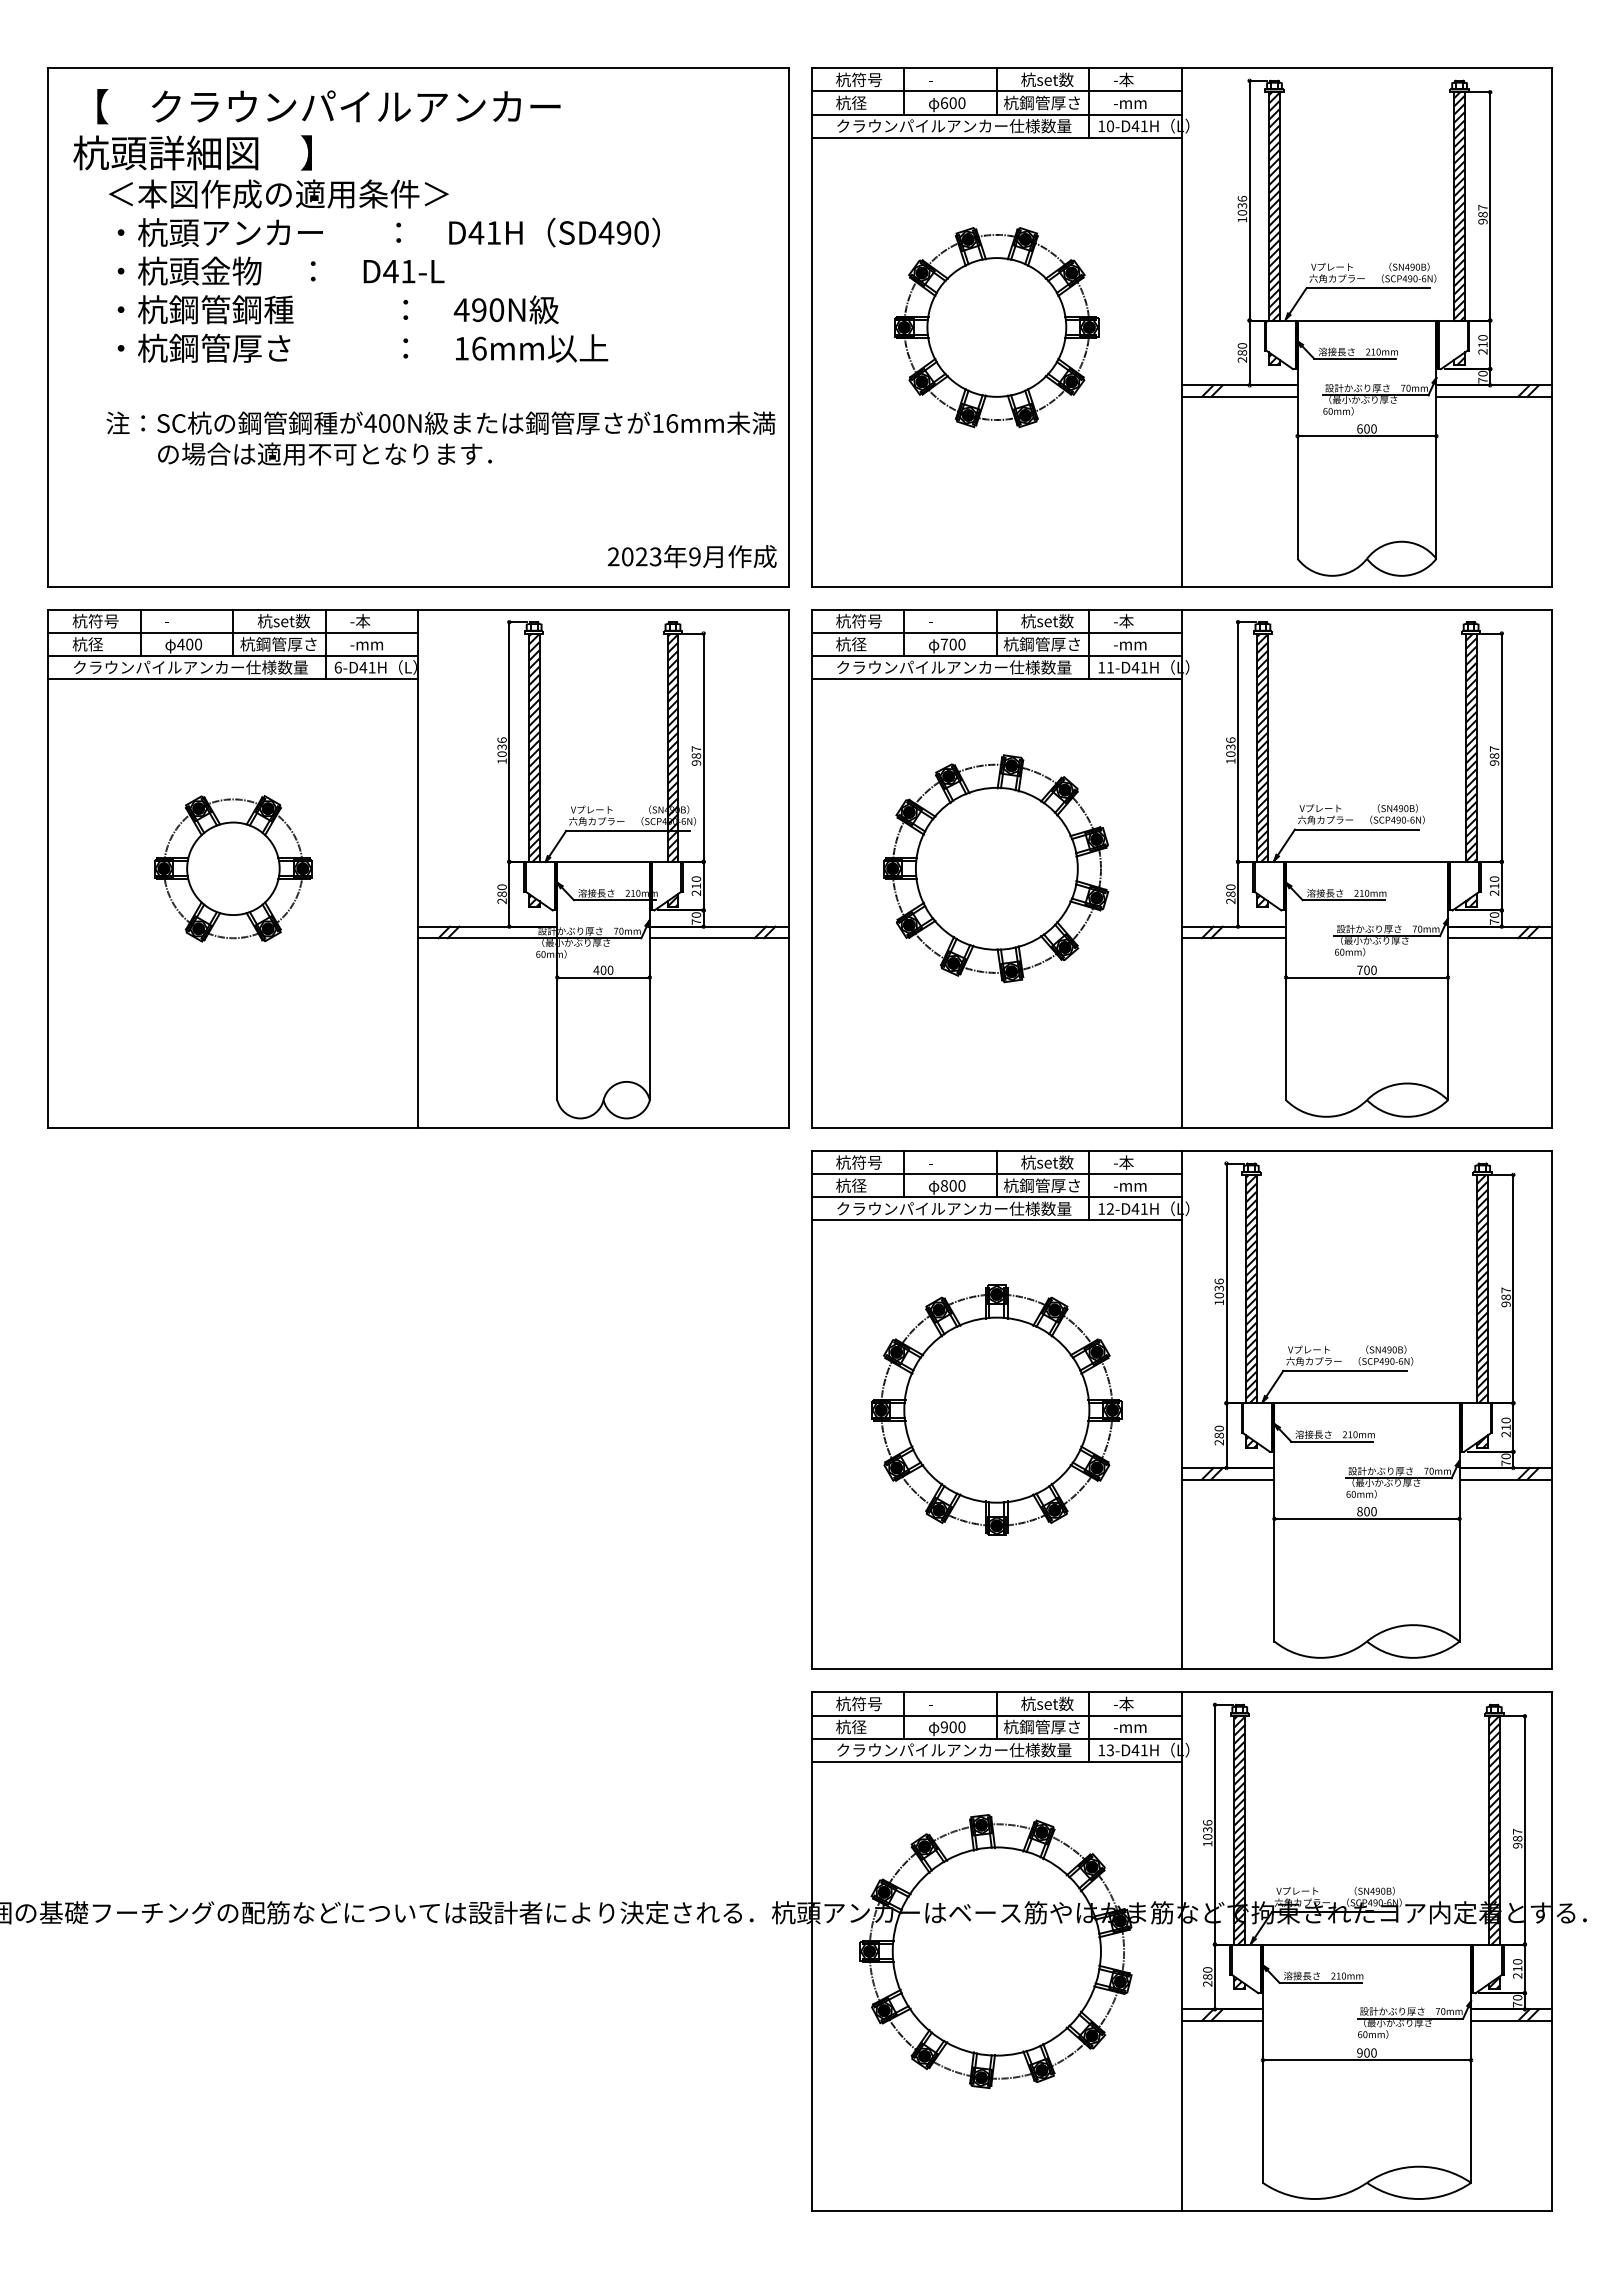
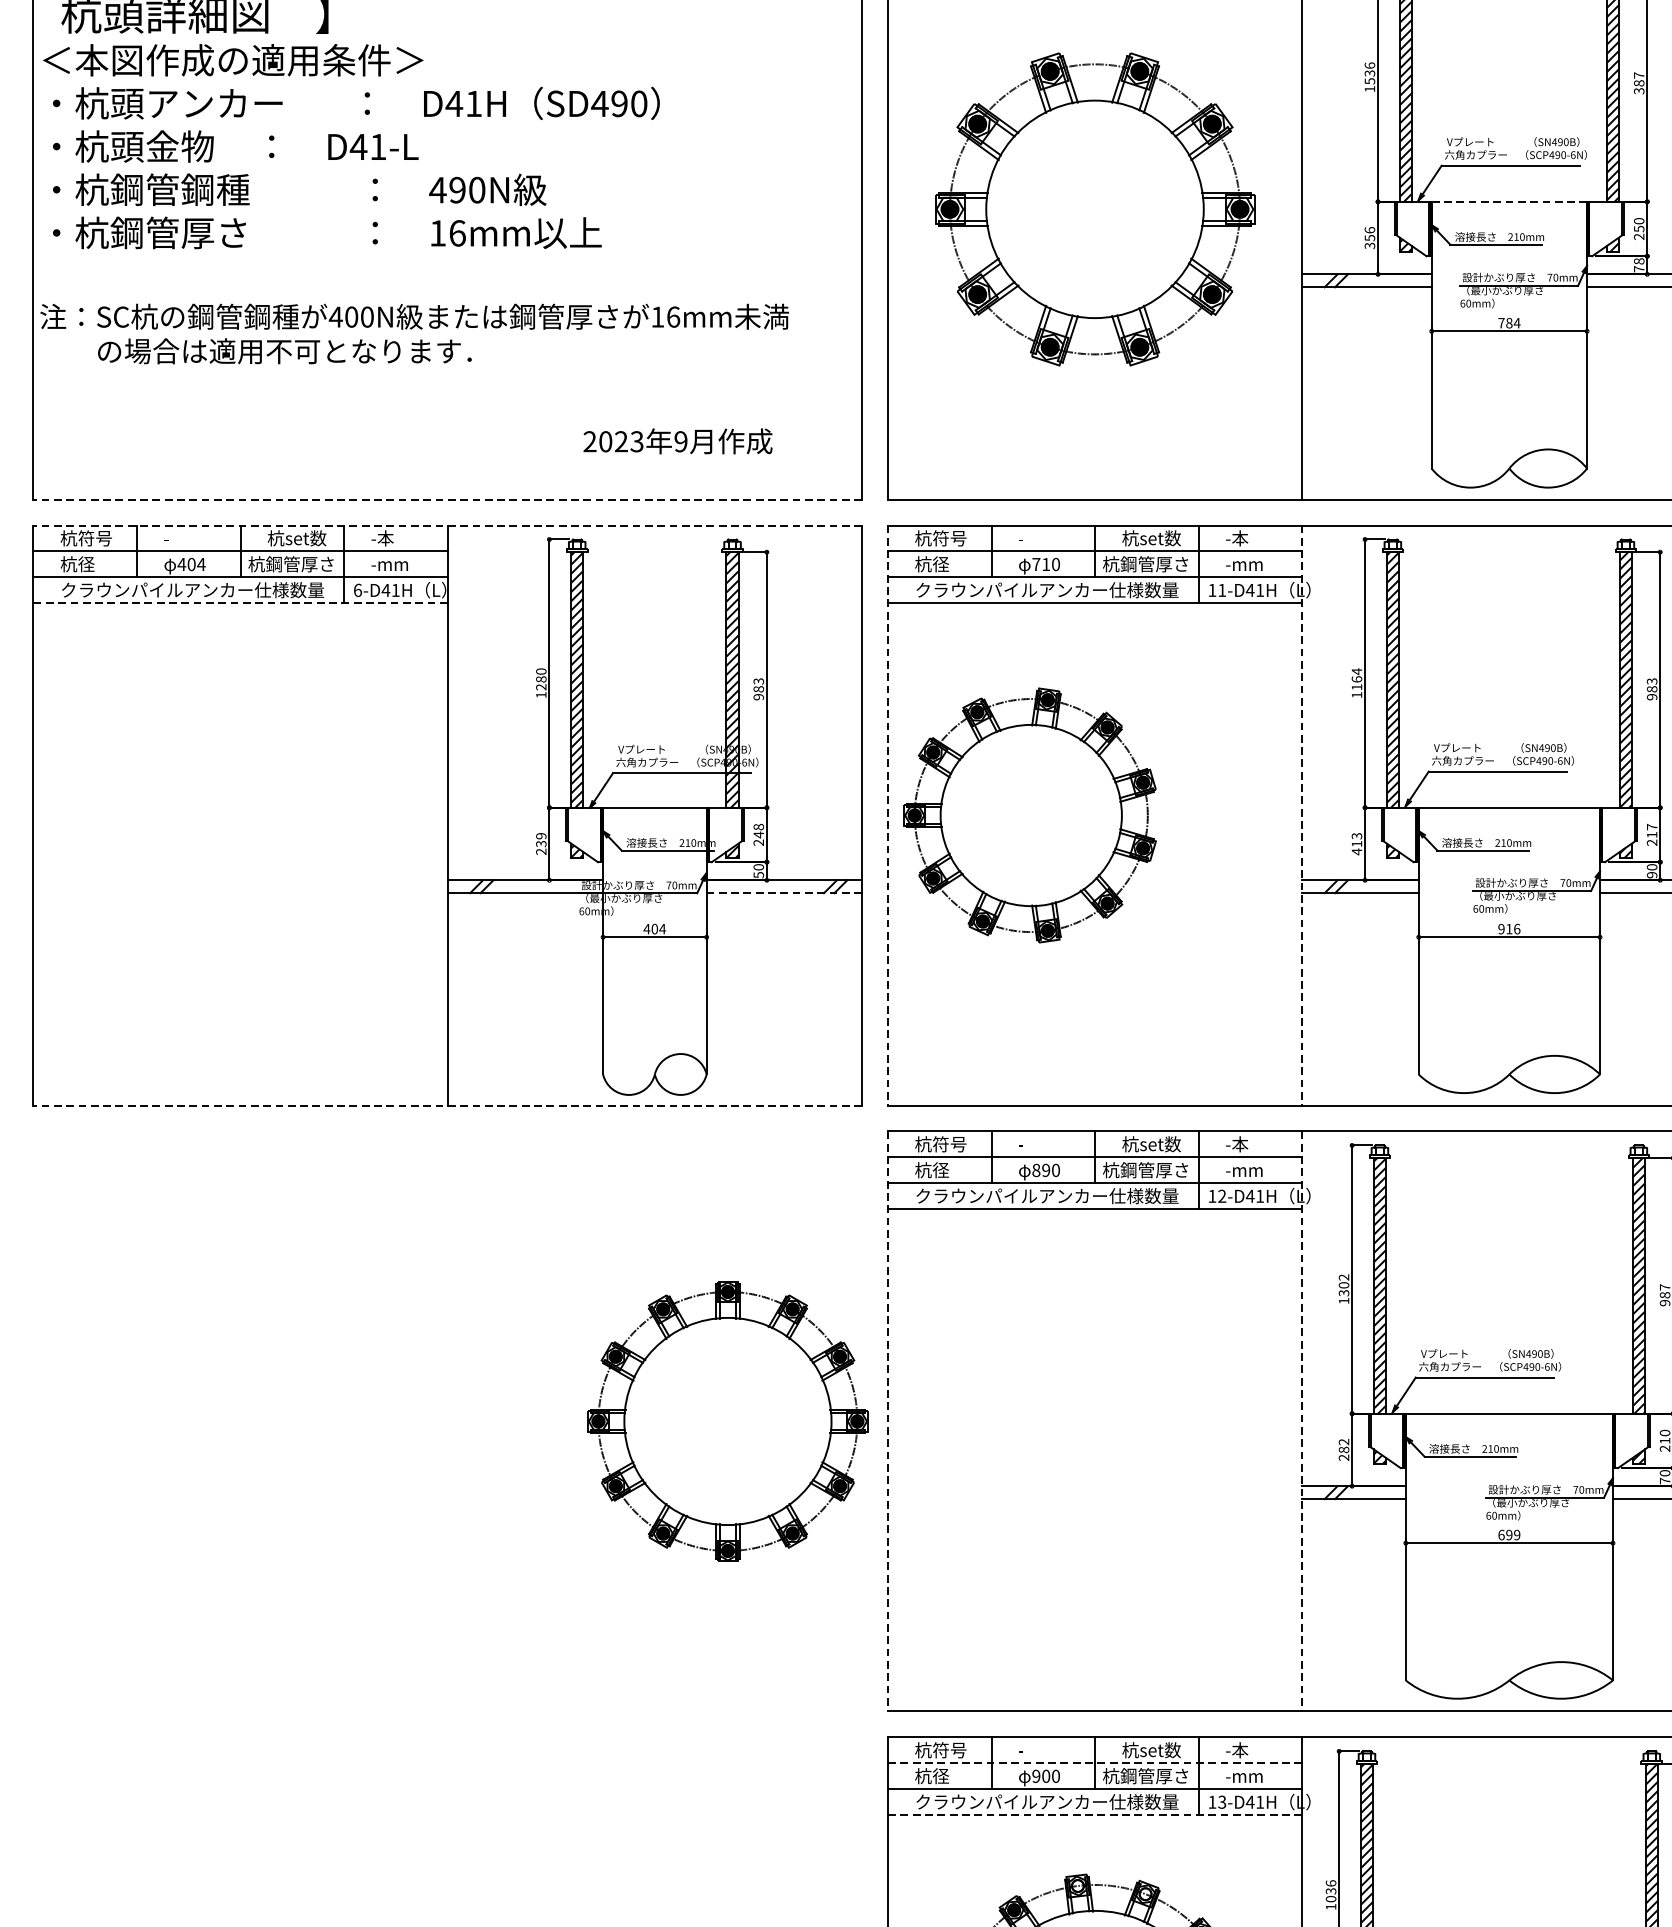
text: (1241, 212) -> (1368, 80), 1036 -> 1536
text: (1482, 221) -> (1638, 90), 987 -> 387
line: (1367, 320) -> (1509, 201), solid -> dashed
text: (440, 322) -> (414, 204), moved
part: (996, 327) -> (1094, 209), size x1.4
text: (1482, 344) -> (1638, 228), 210 -> 250
text: (1242, 352) -> (1370, 237), 280 -> 356
text: (1483, 373) -> (1639, 261), 70 -> 78
text: (1367, 428) -> (1509, 322), 600 -> 784
text: (691, 556) -> (677, 441), moved
line: (417, 586) -> (446, 499), solid -> dashed
line: (417, 609) -> (446, 525), solid -> dashed
text: (198, 644) -> (201, 564), 400 -> 404
text: (952, 644) -> (1045, 564), 700 -> 710
line: (232, 679) -> (239, 603), solid -> dashed
text: (1230, 746) -> (1356, 678), 1036 -> 1164
text: (501, 747) -> (540, 679), 1036 -> 1280
text: (696, 748) -> (758, 680), 987 -> 983
text: (1494, 748) -> (1652, 680), 987 -> 983
part: (233, 868) -> (240, 815), removed
part: (996, 868) -> (1030, 815), moved
line: (811, 869) -> (887, 816), solid -> dashed
line: (1181, 869) -> (1301, 816), solid -> dashed
text: (1494, 878) -> (1652, 826), 210 -> 217
text: (695, 882) -> (757, 830), 210 -> 248
text: (501, 890) -> (540, 839), 280 -> 239
text: (1230, 894) -> (1356, 844), 280 -> 413
text: (696, 921) -> (758, 874), 70 -> 50
text: (1494, 921) -> (1652, 874), 70 -> 90
line: (718, 938) -> (783, 893), solid -> dashed
text: (610, 970) -> (662, 929), 400 -> 404
text: (1366, 970) -> (1508, 929), 700 -> 916
line: (417, 1127) -> (446, 1105), solid -> dashed
text: (952, 1185) -> (1045, 1169), 800 -> 890
text: (1218, 1288) -> (1343, 1285), 1036 -> 1302
part: (996, 1409) -> (727, 1420), moved
line: (811, 1410) -> (887, 1421), solid -> dashed
line: (1181, 1410) -> (1301, 1421), solid -> dashed
text: (1218, 1428) -> (1343, 1441), 280 -> 282
text: (1366, 1511) -> (1508, 1534), 800 -> 699
line: (996, 1715) -> (1094, 1763), solid -> dashed
line: (996, 1761) -> (1094, 1814), solid -> dashed
fill: (981, 1824) -> (1077, 1885), removed
fill: (1041, 1832) -> (1145, 1894), removed

